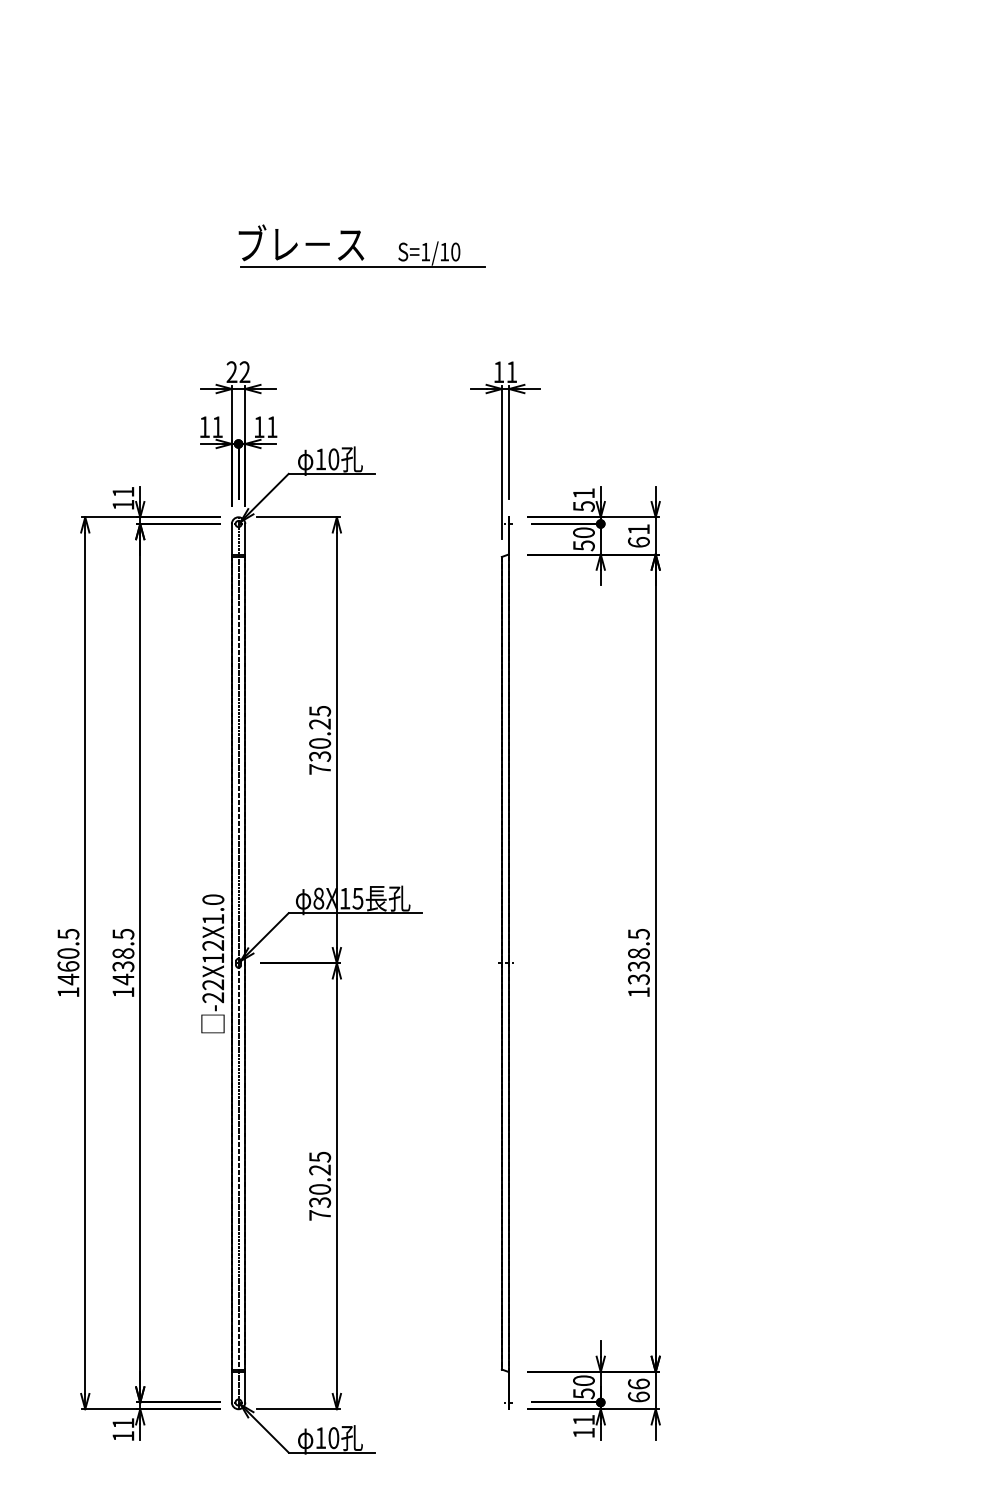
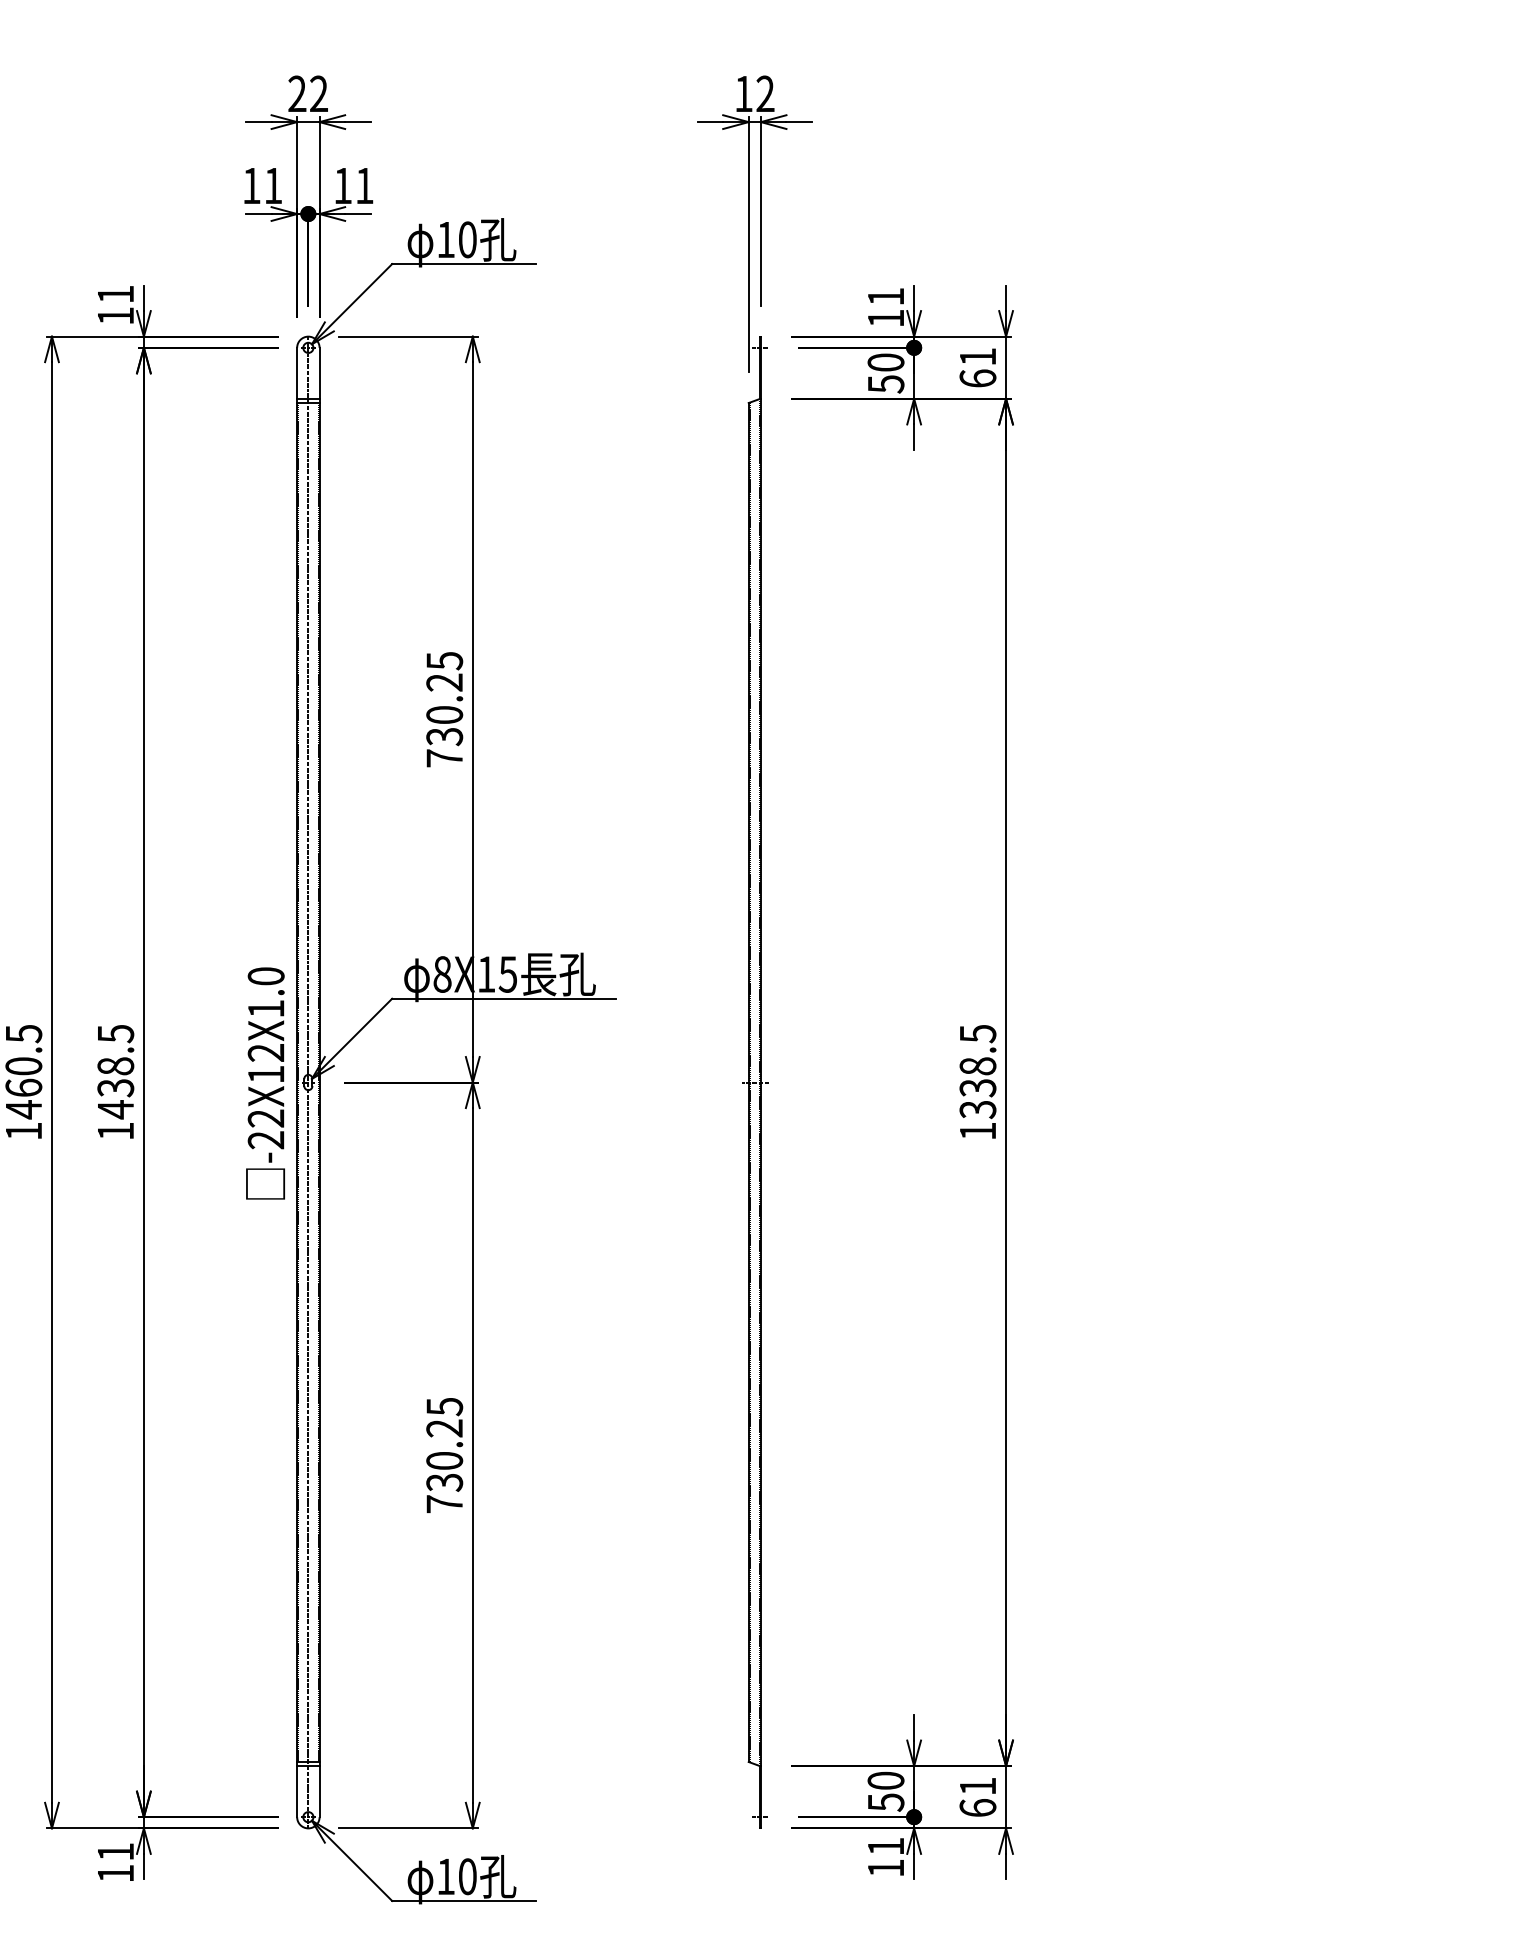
text: (511, 371) -> (764, 92), 11 -> 12
text: (583, 506) -> (885, 318), 51 -> 11
text: (638, 1383) -> (977, 1785), 66 -> 61

